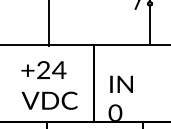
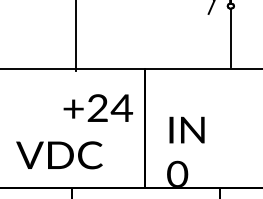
text: (43, 69) -> (97, 107), moved
text: (49, 100) -> (59, 154), moved

